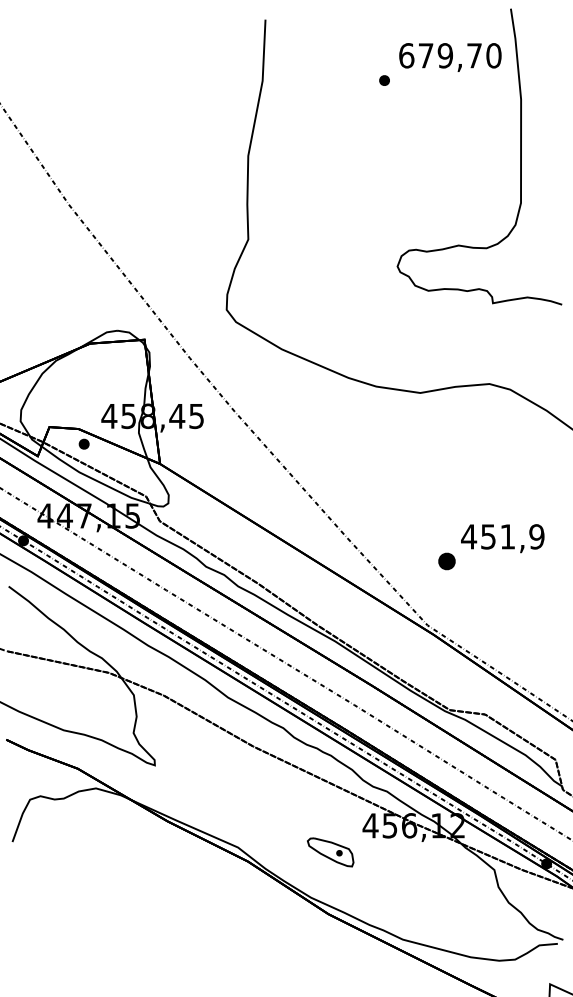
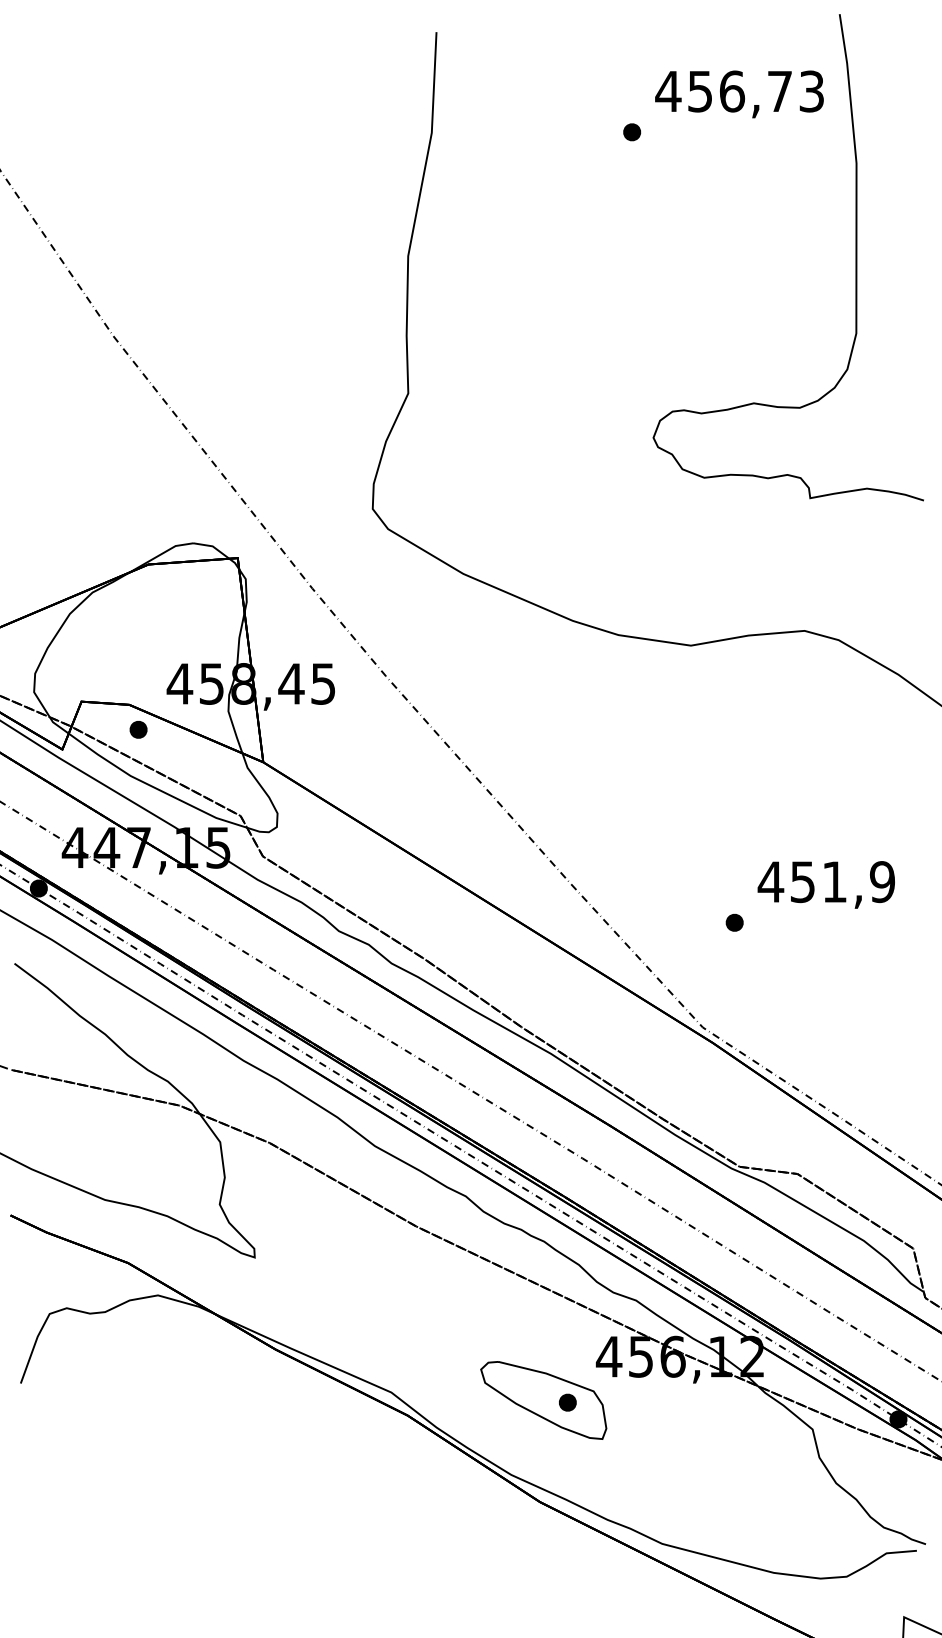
text: (449, 55) -> (738, 91), 679,70 -> 456,73
part: (446, 561) -> (733, 922), size x0.62
part: (330, 852) -> (543, 1400), size x1.67

